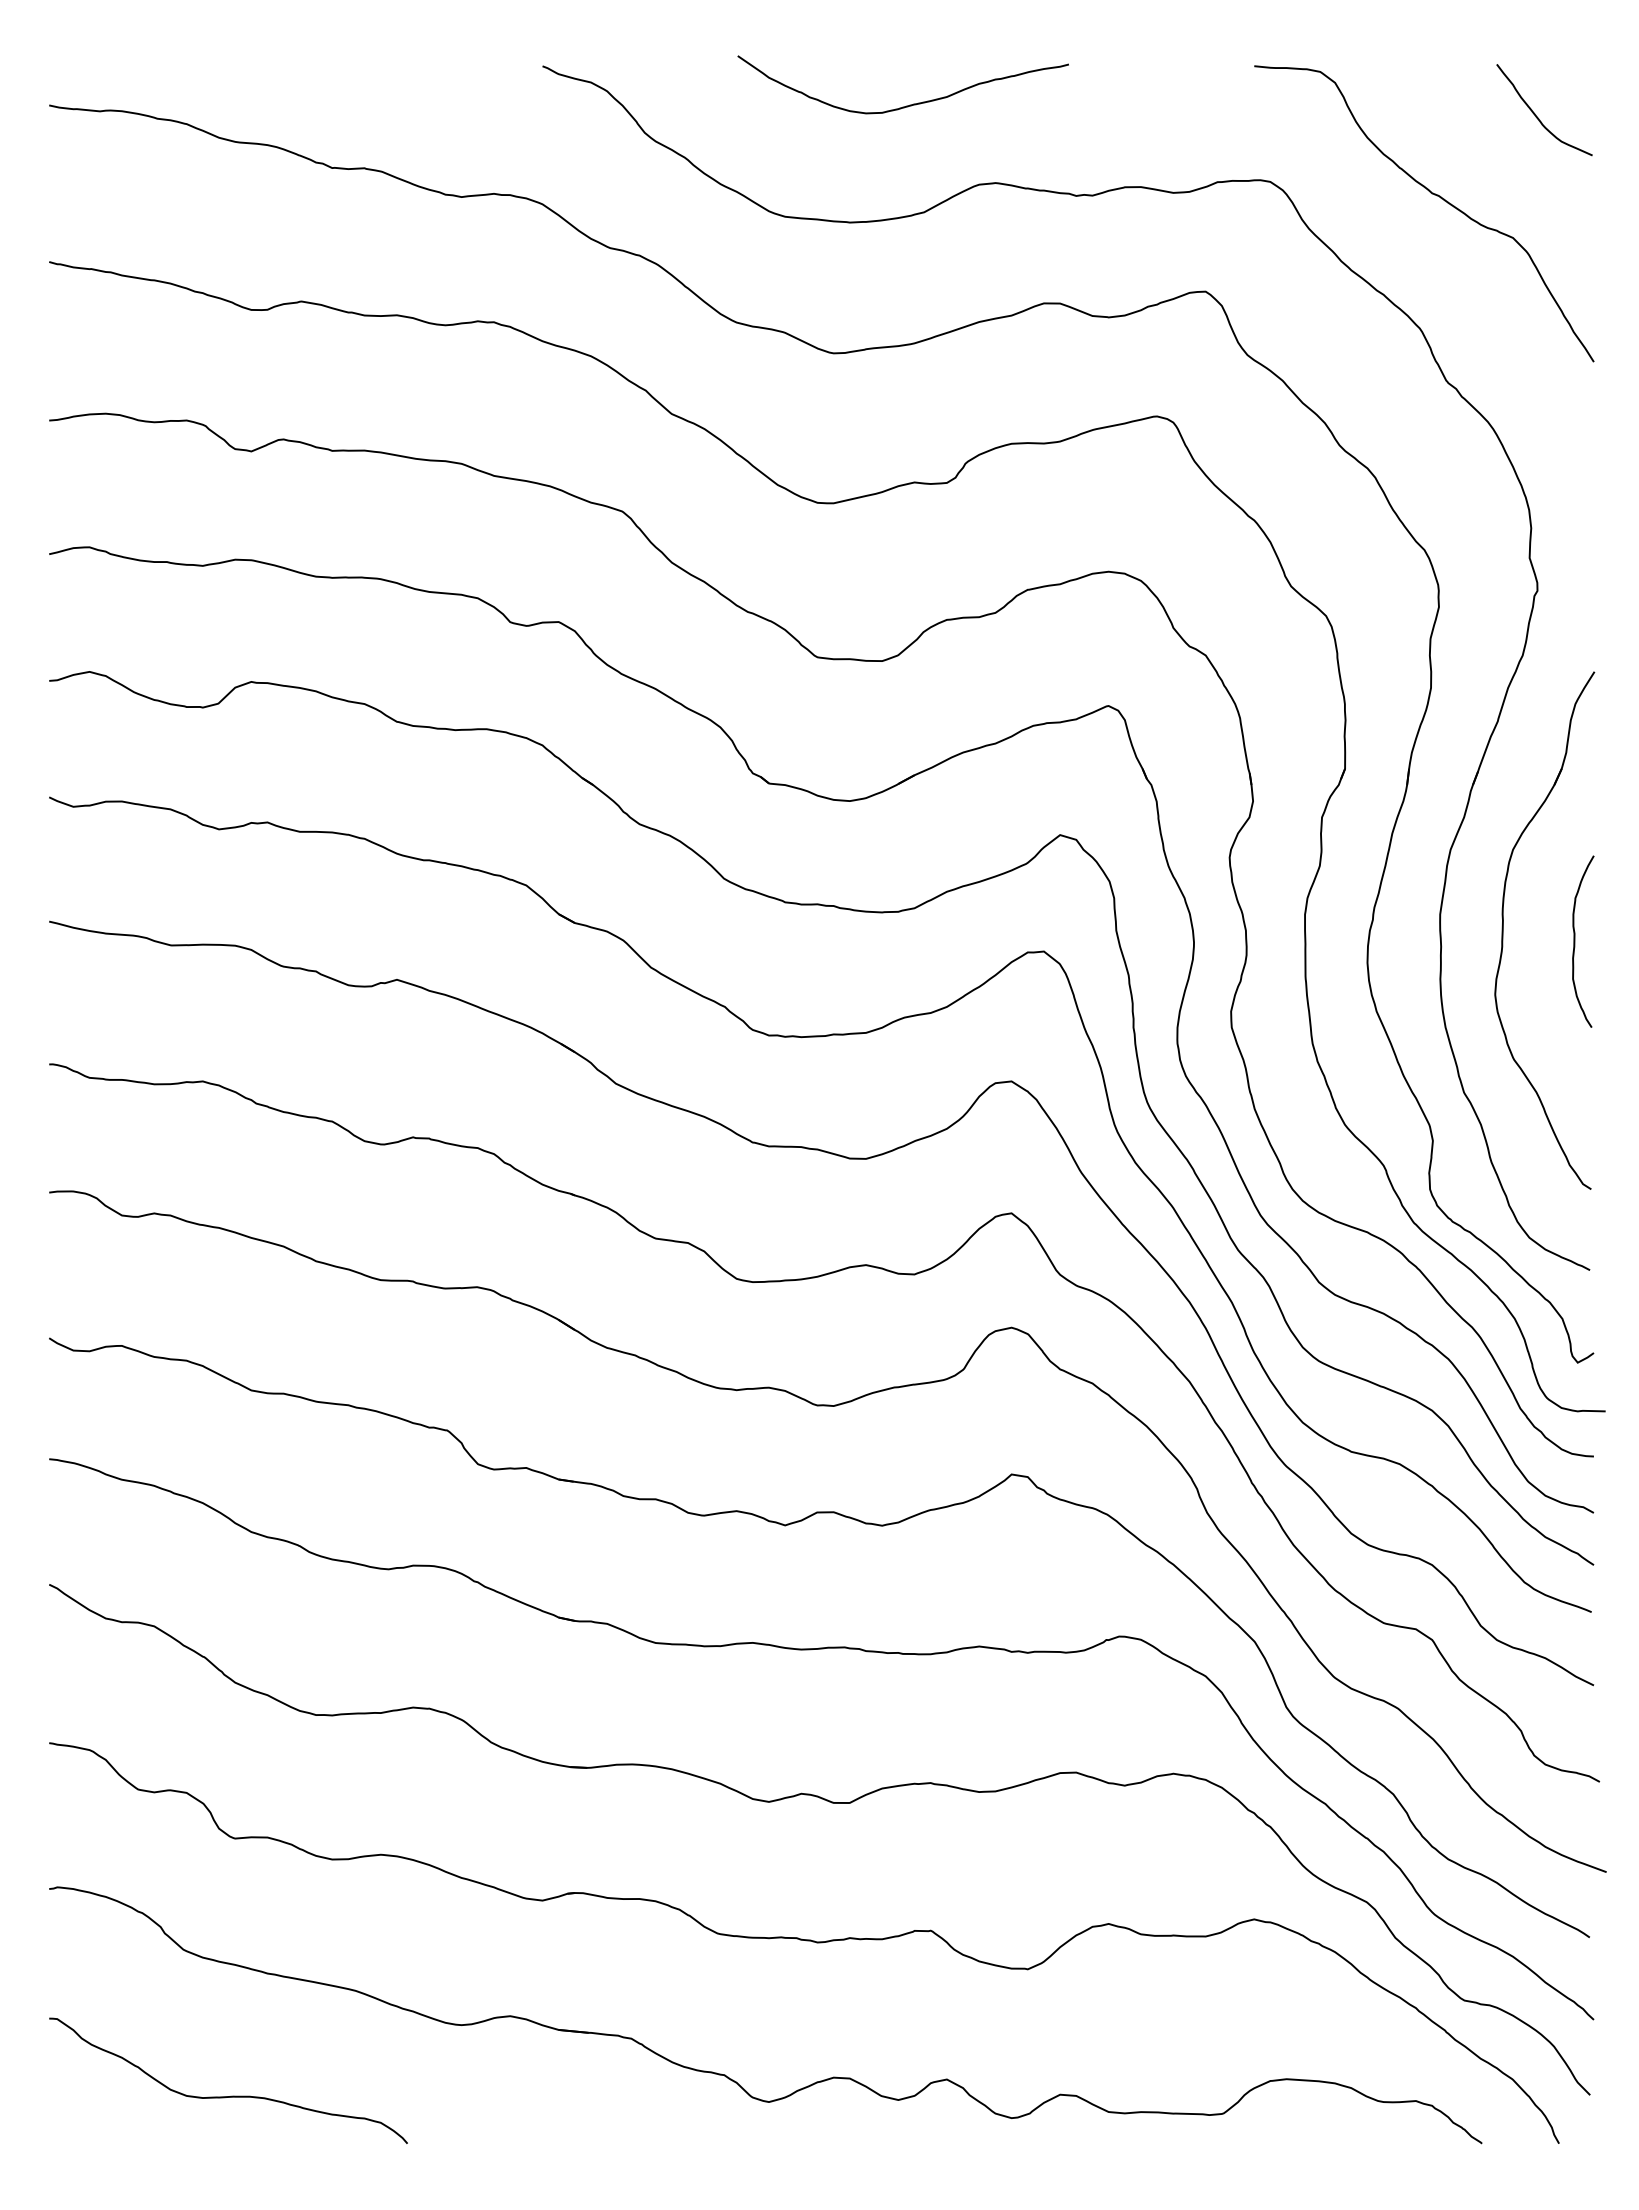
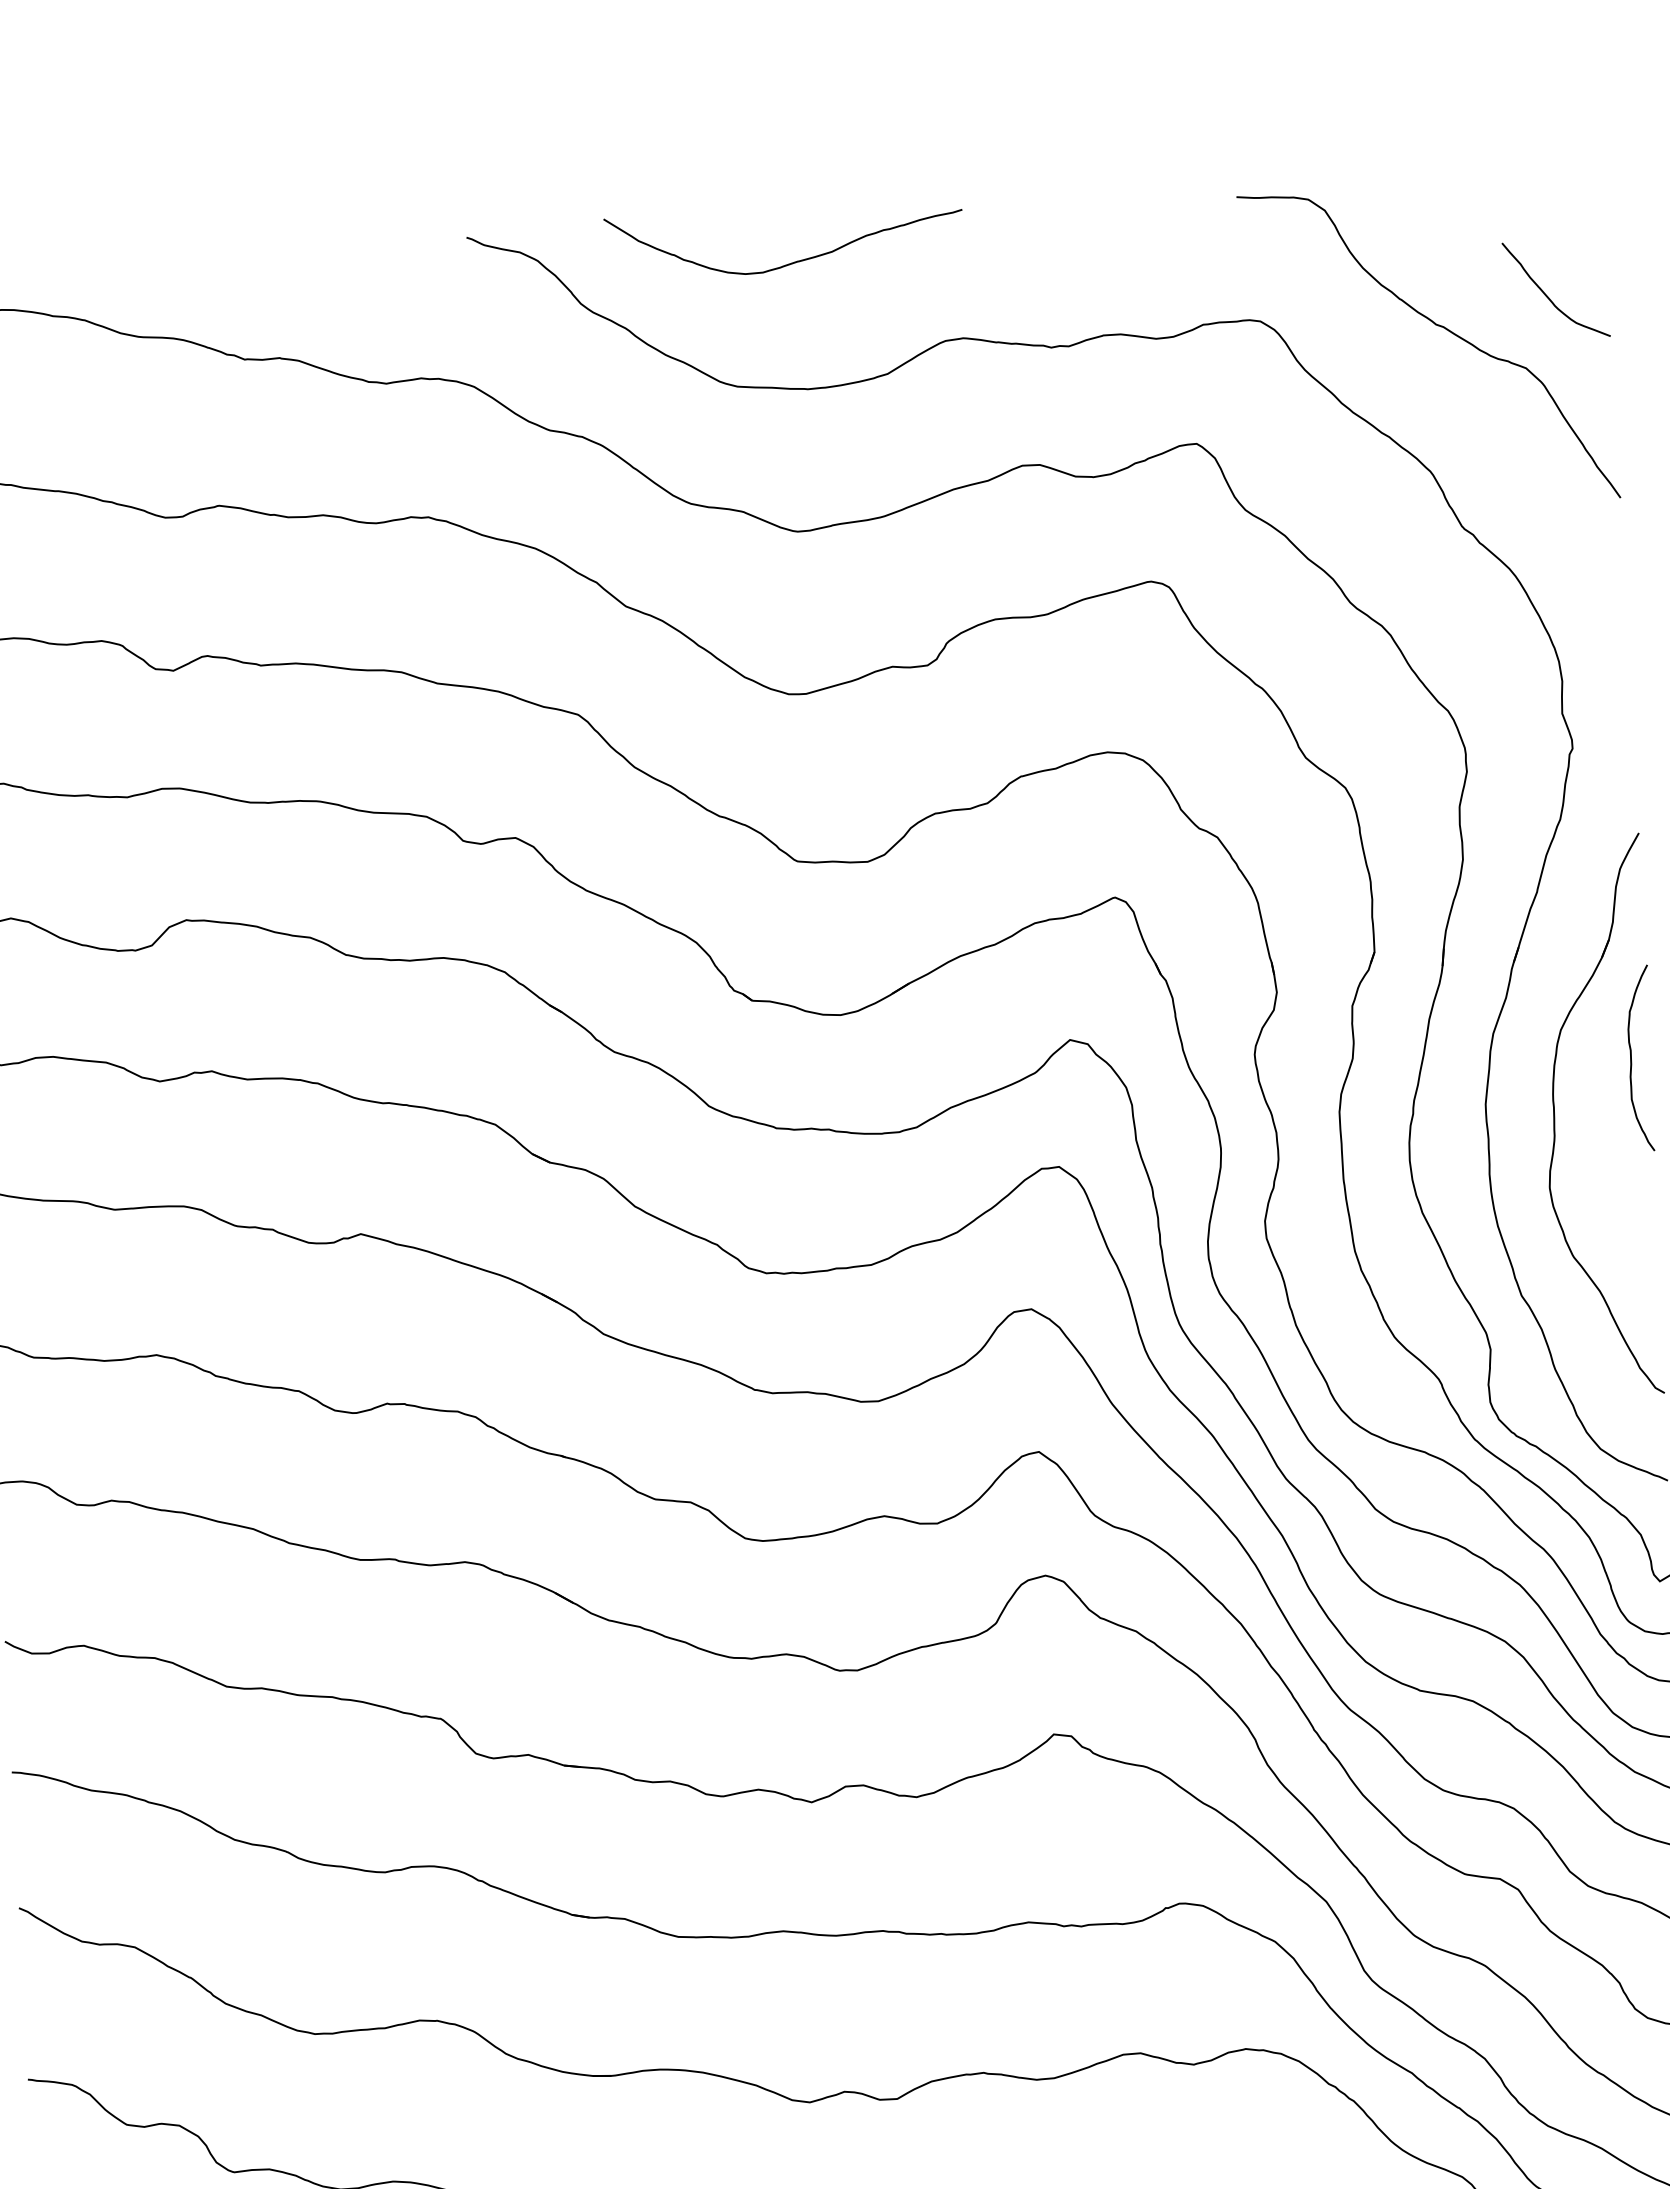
curve: (909, 104) -> (792, 262), moved
curve: (1537, 116) -> (1548, 297), moved
curve: (1575, 941) -> (1632, 1058), moved

